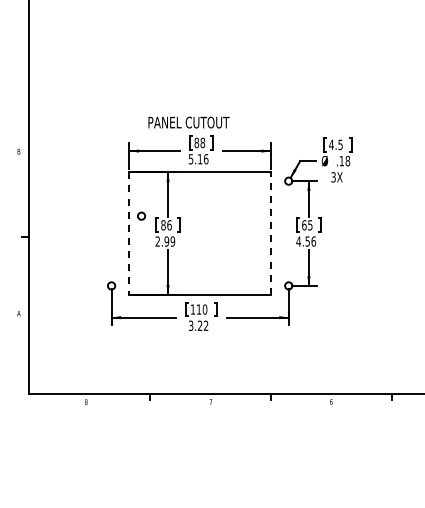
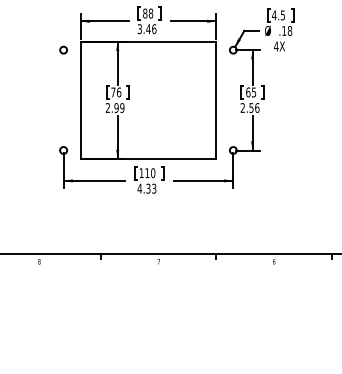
text: (195, 159) -> (144, 29), 5.16 -> 3.46
text: (333, 177) -> (276, 46), 3X -> 4X
circle: (141, 215) -> (63, 49), moved
text: (163, 225) -> (113, 92), 86 -> 76
line: (271, 233) -> (216, 100), dashed -> solid
line: (129, 234) -> (80, 101), dashed -> solid
text: (298, 241) -> (242, 107), 4.56 -> 2.56
text: (198, 325) -> (146, 188), 3.22 -> 4.33

